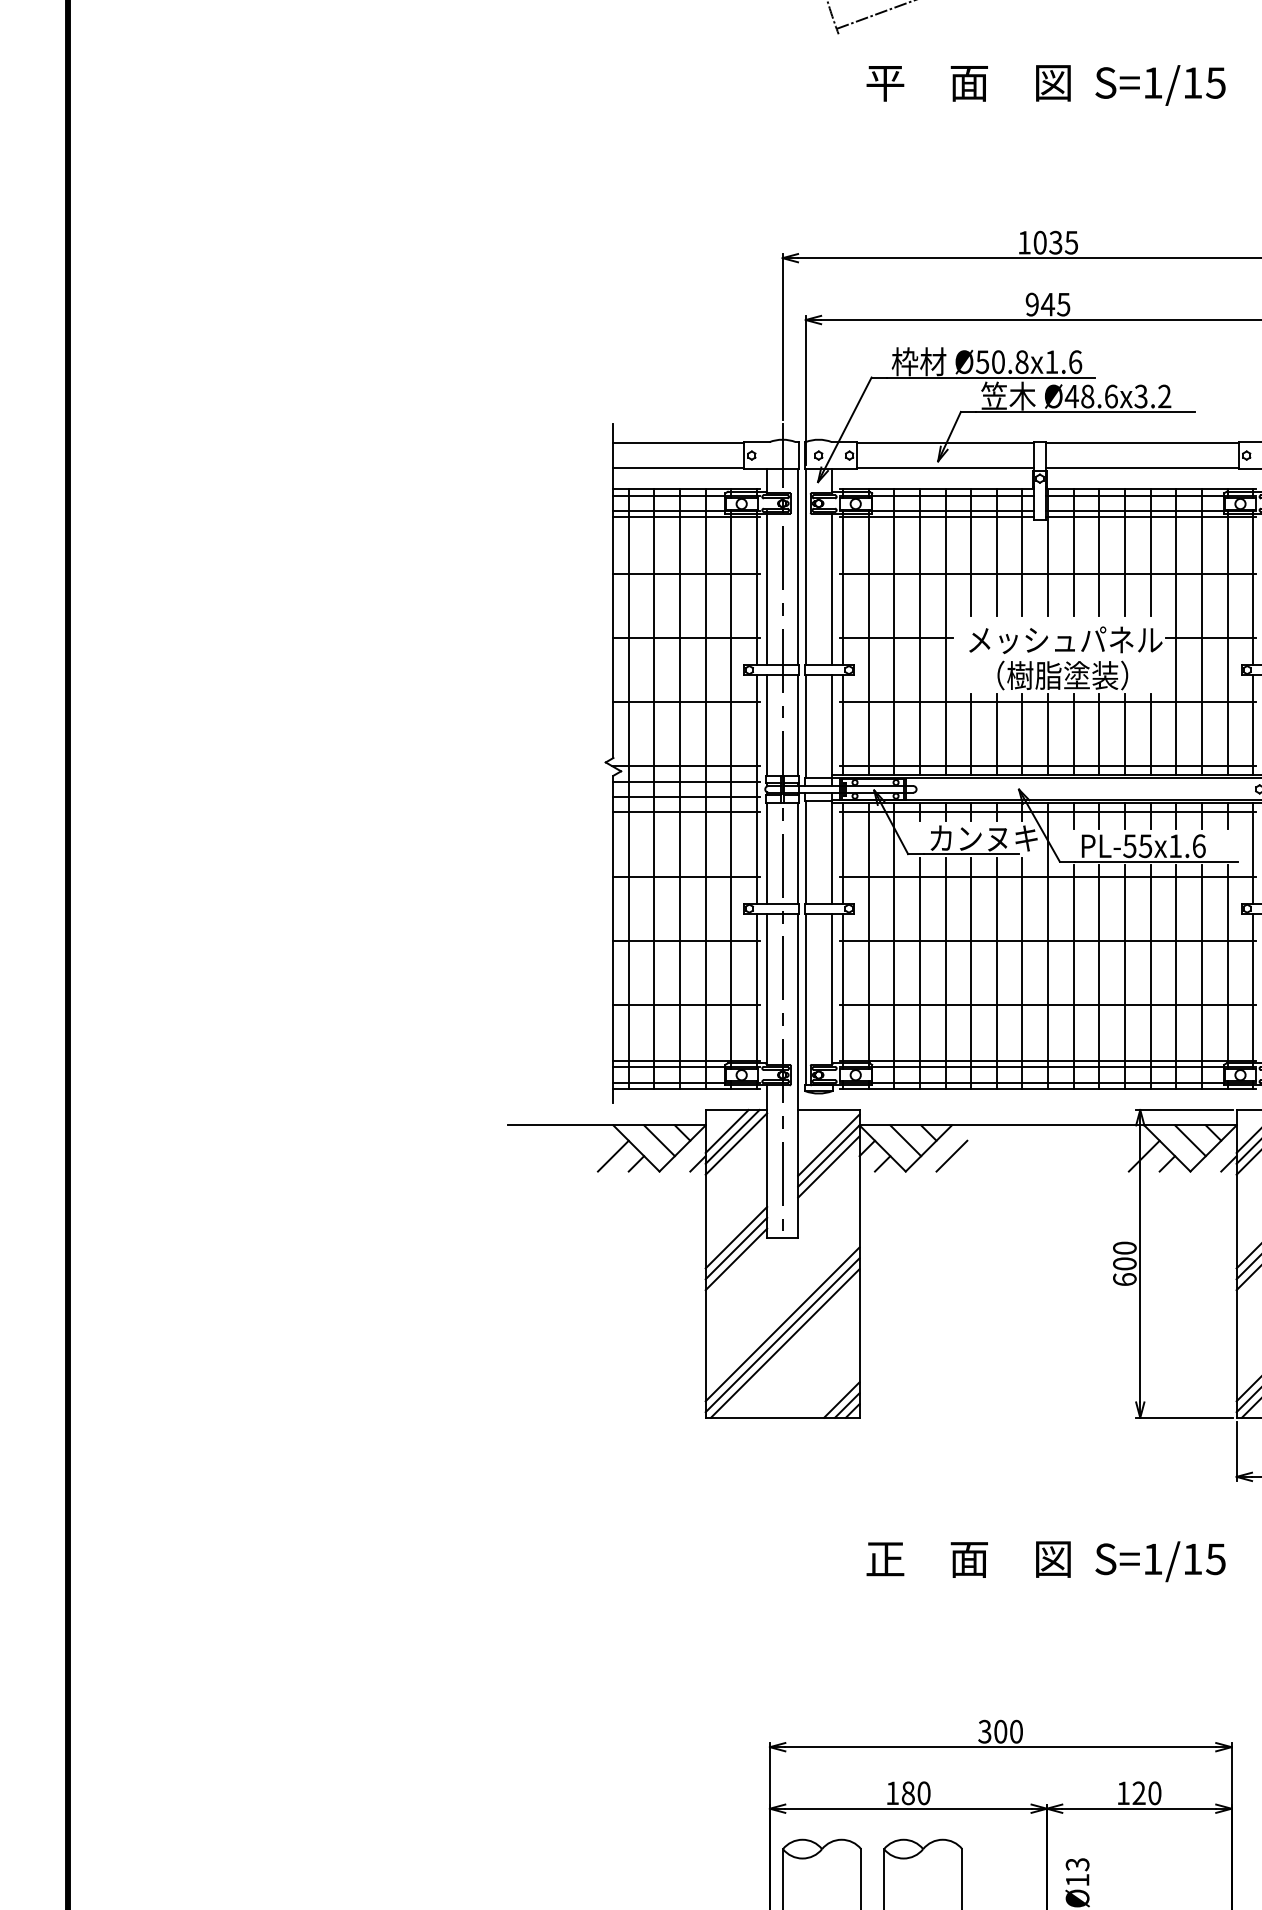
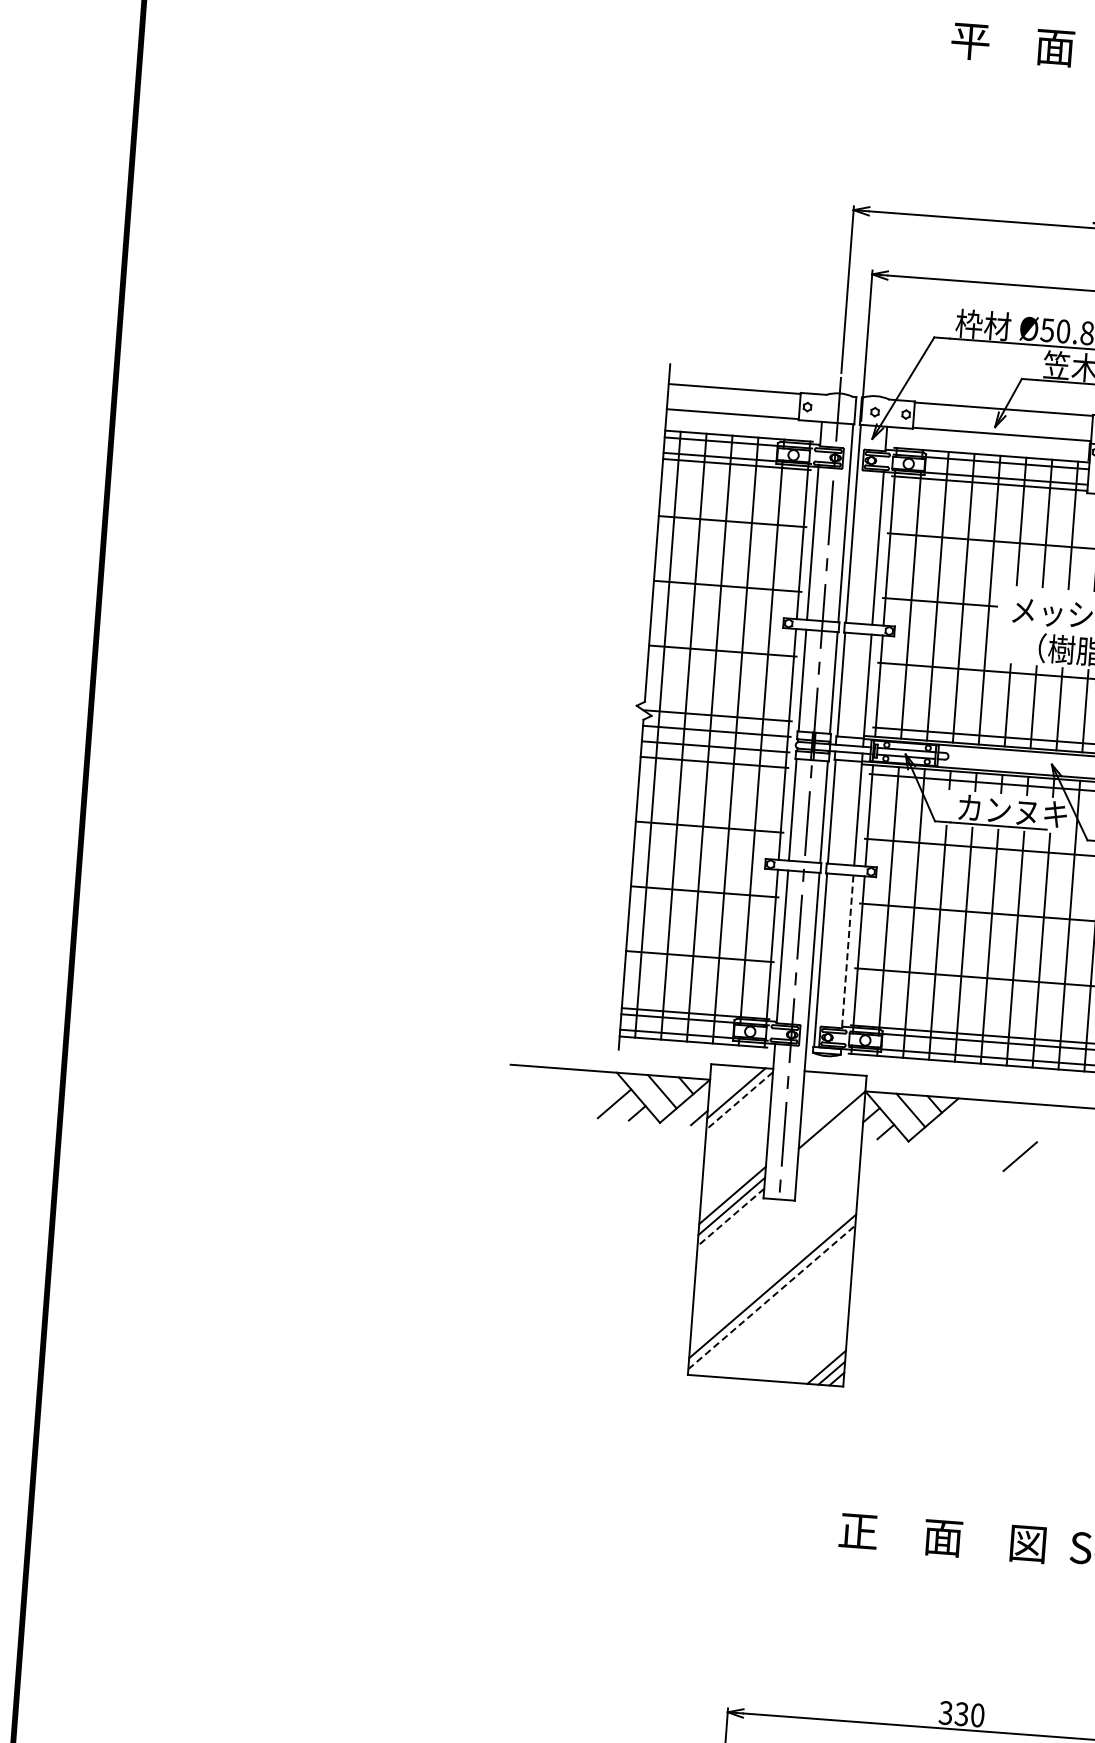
line: (831, 989) -> (847, 952), solid -> dashed
line: (726, 1131) -> (730, 1087), removed
line: (736, 1144) -> (739, 1101), solid -> dashed
line: (828, 1144) -> (832, 1108), removed
line: (951, 1155) -> (1019, 1155), moved
line: (828, 1166) -> (830, 1130), removed
line: (736, 1259) -> (731, 1217), solid -> dashed
line: (782, 1335) -> (771, 1297), solid -> dashed
line: (784, 1343) -> (773, 1305), removed
text: (1000, 1731) -> (961, 1713), 300 -> 330

